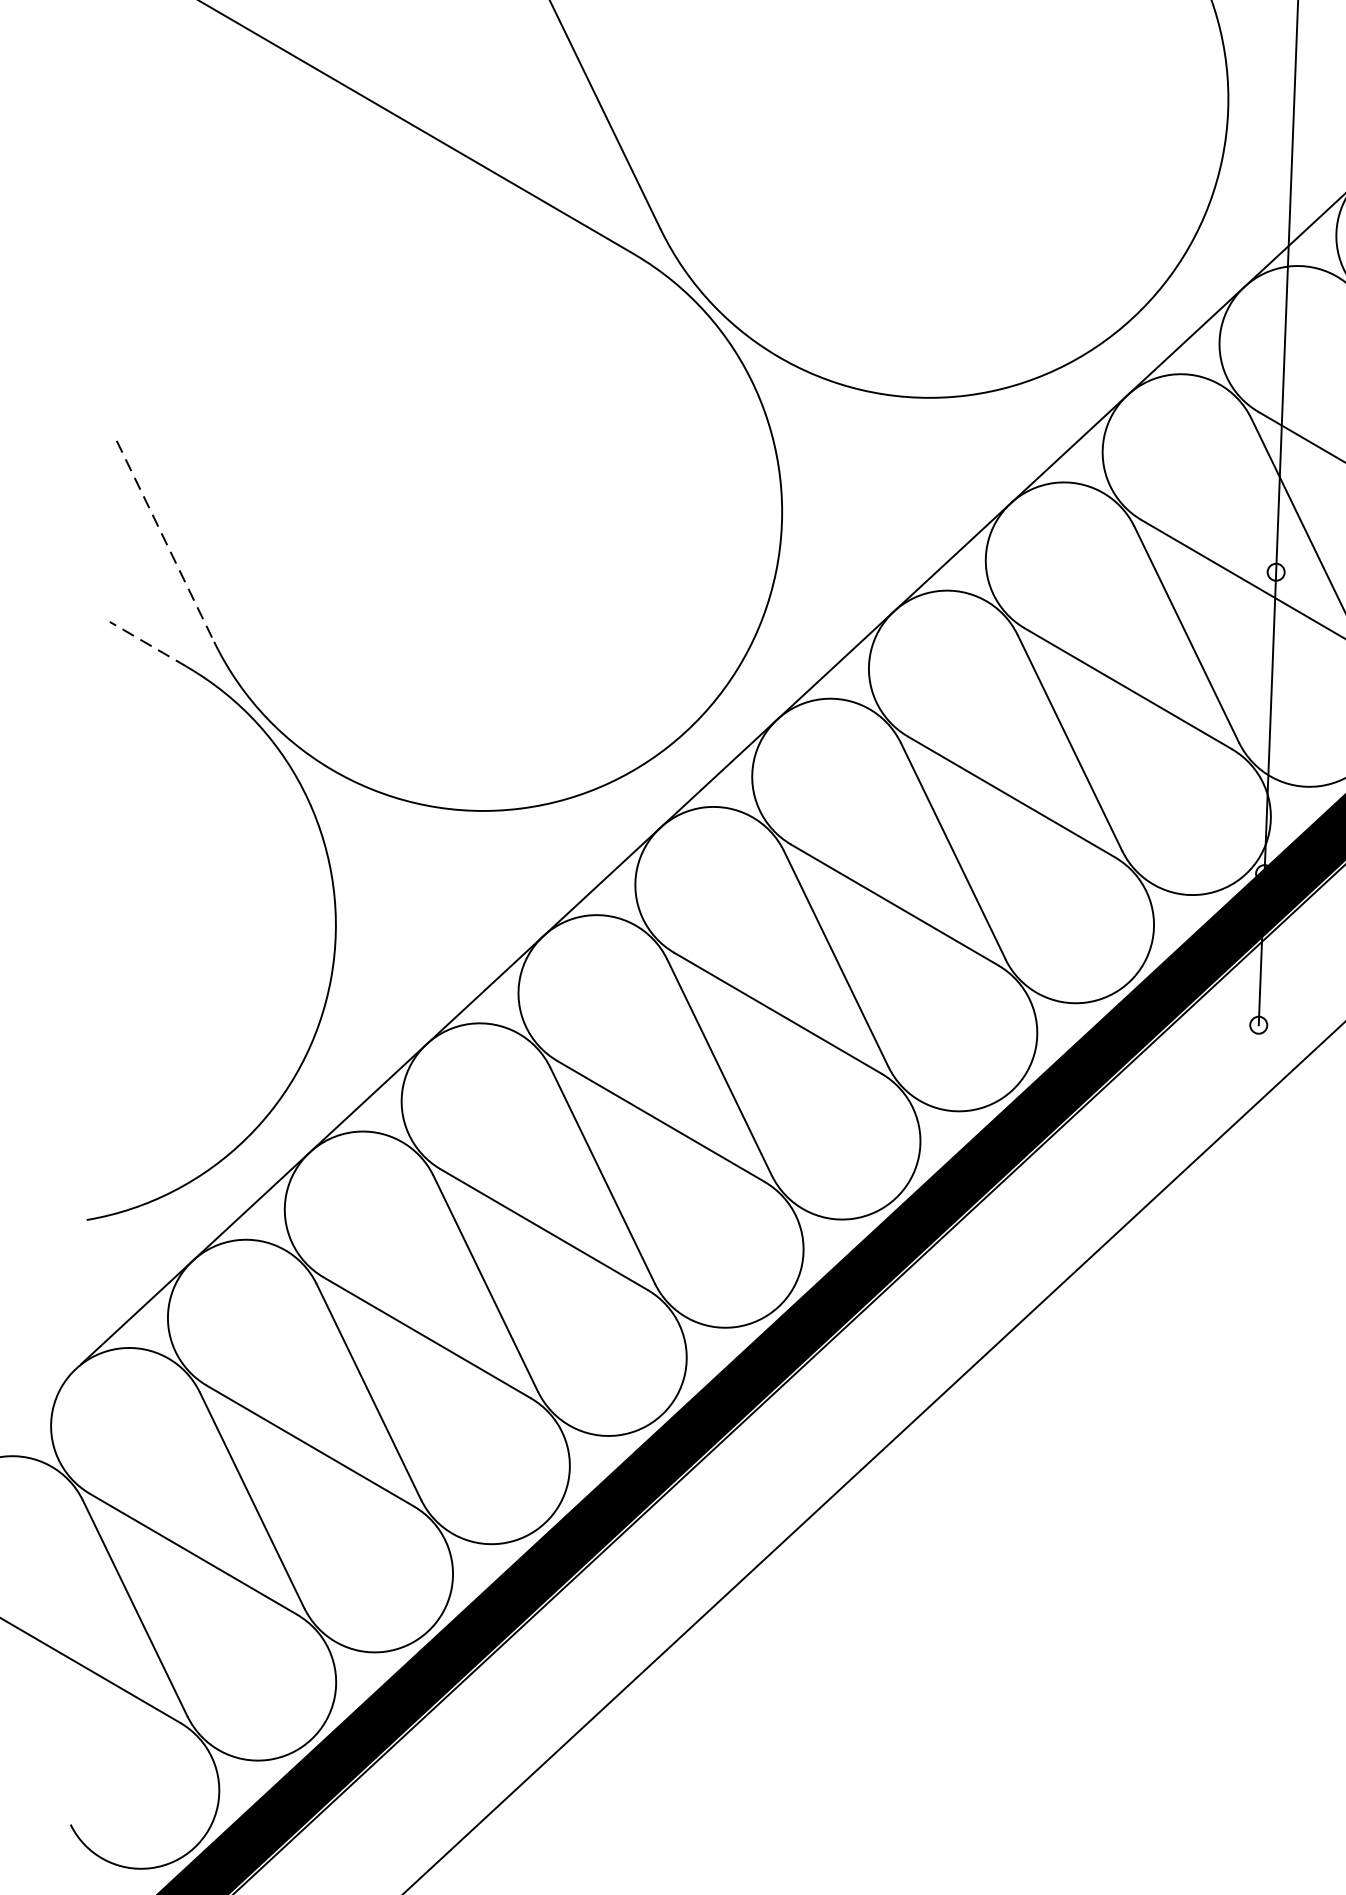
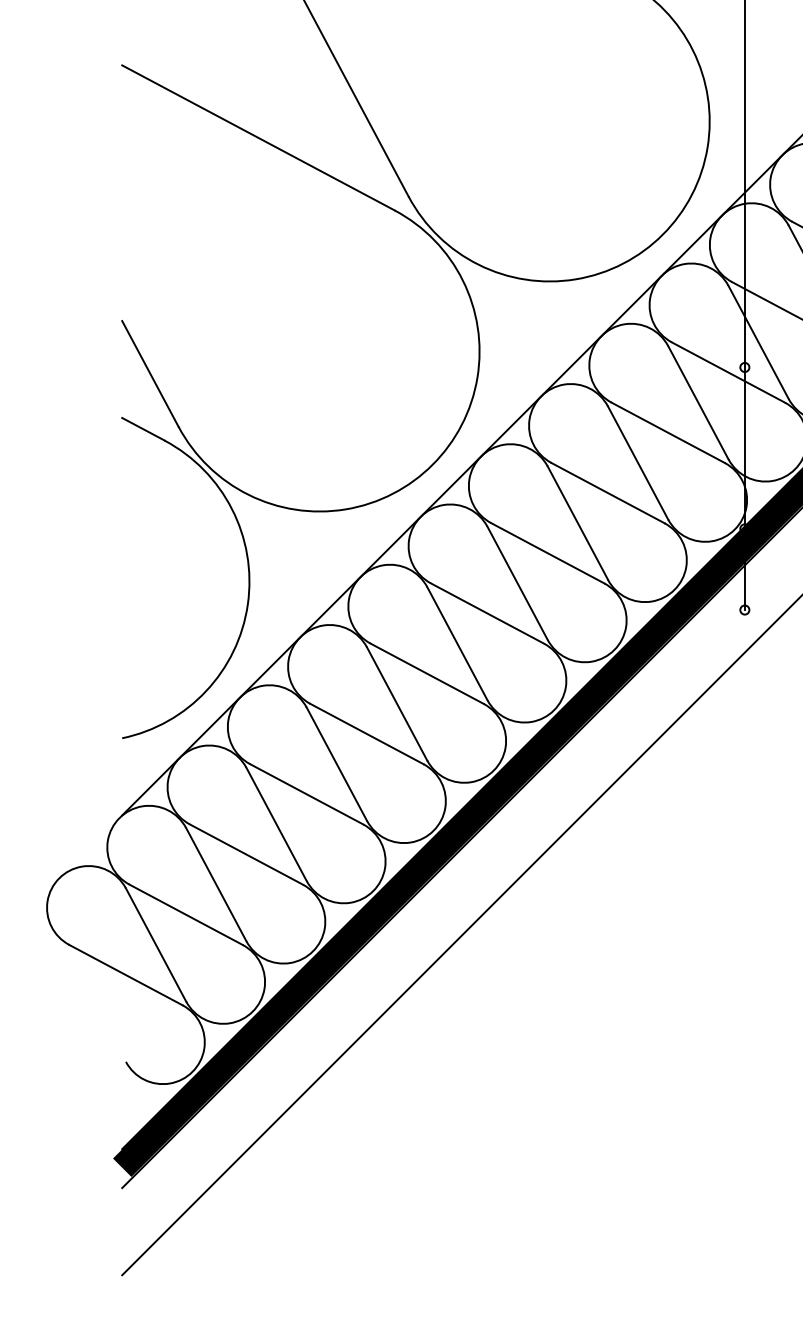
line: (165, 540) -> (150, 373), dashed -> solid
line: (148, 644) -> (143, 429), dashed -> solid

